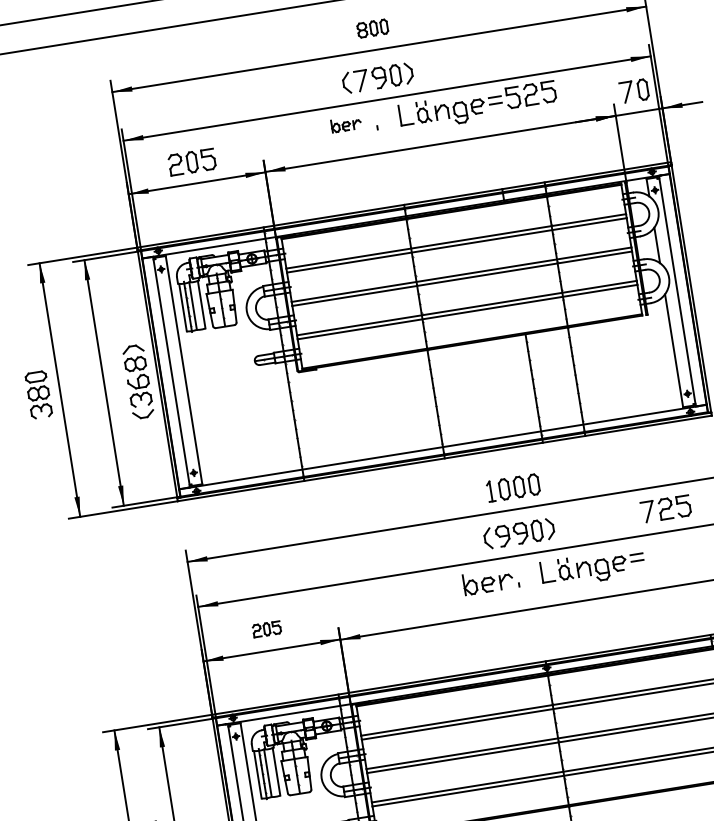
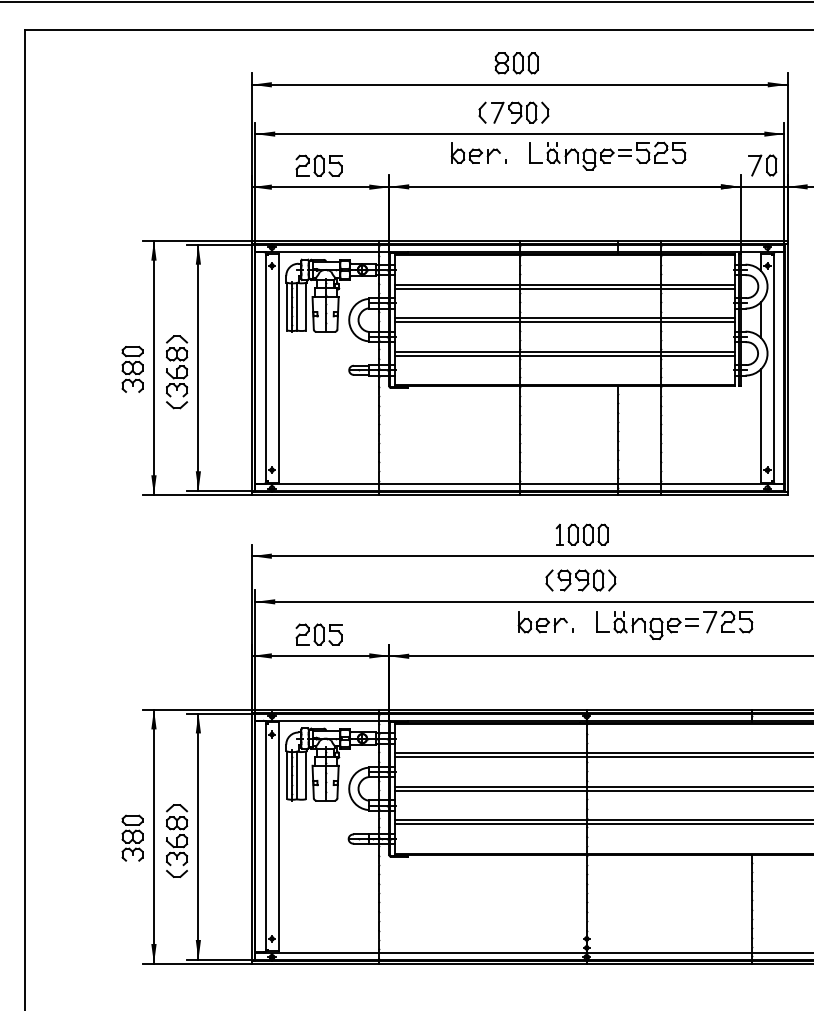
part: (372, 28) -> (516, 63), size x1.43
part: (345, 123) -> (475, 152), size x1.67
part: (138, 382) -> (177, 372), moved
part: (666, 509) -> (728, 622), moved
part: (266, 629) -> (318, 634), size x1.67

